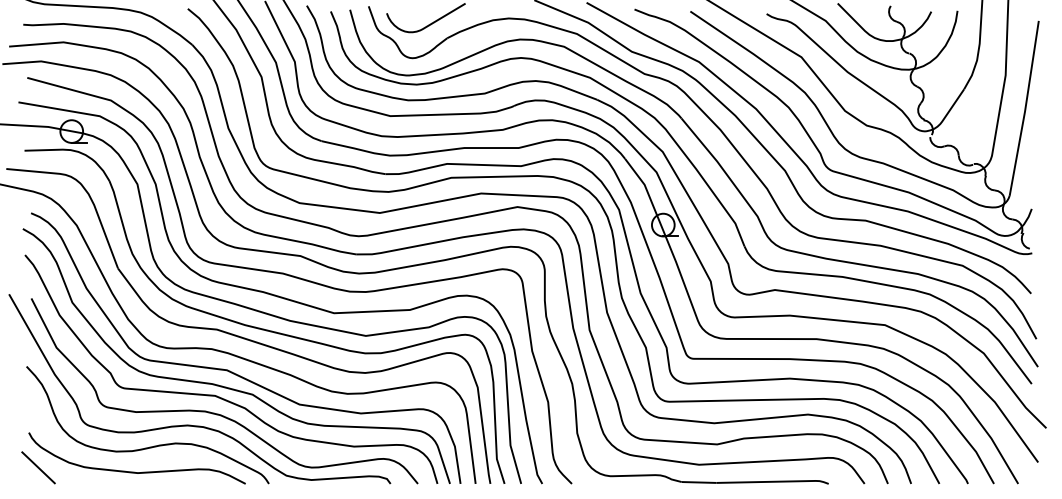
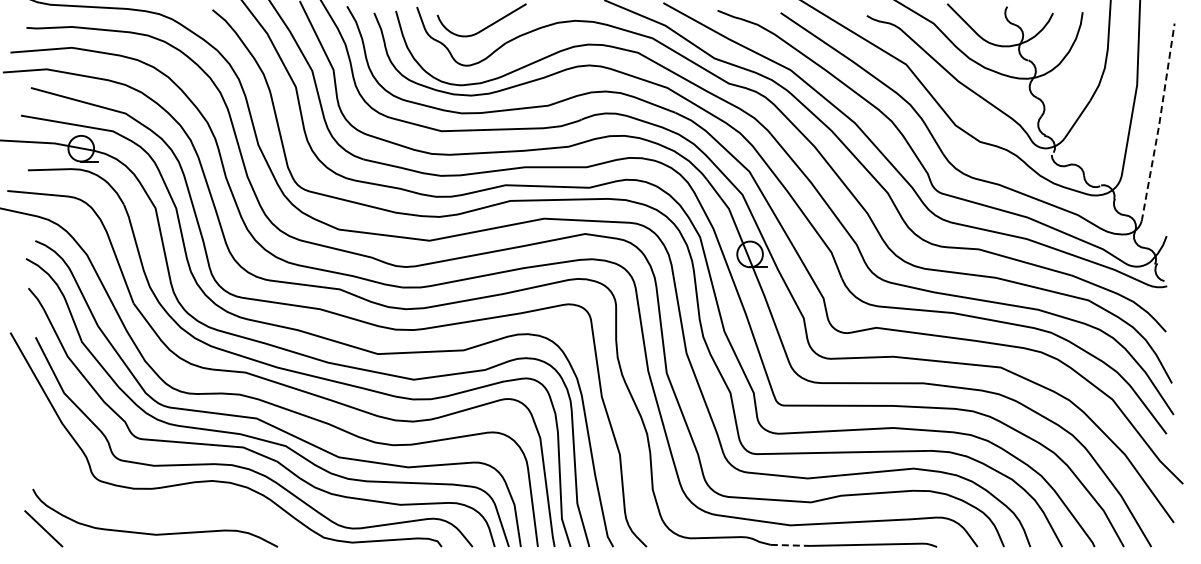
line: (1025, 110) -> (1159, 124), solid -> dashed
curve: (151, 446) -> (171, 504), removed
line: (699, 482) -> (790, 545), solid -> dashed

